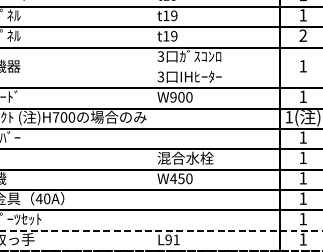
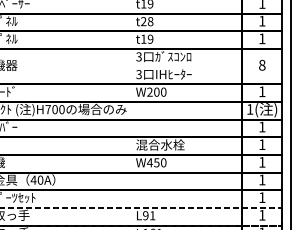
text: (170, 15) -> (147, 21), t19 -> t28
text: (303, 35) -> (262, 38), 2 -> 1
text: (303, 65) -> (262, 64), 1 -> 8
text: (172, 97) -> (149, 92), W900 -> W200

